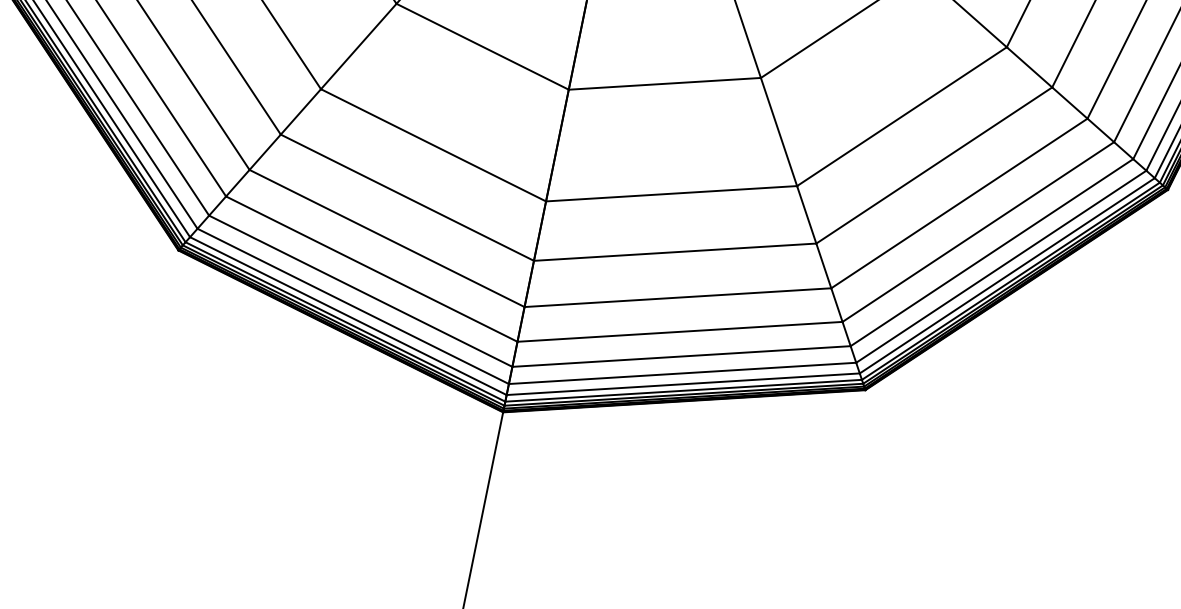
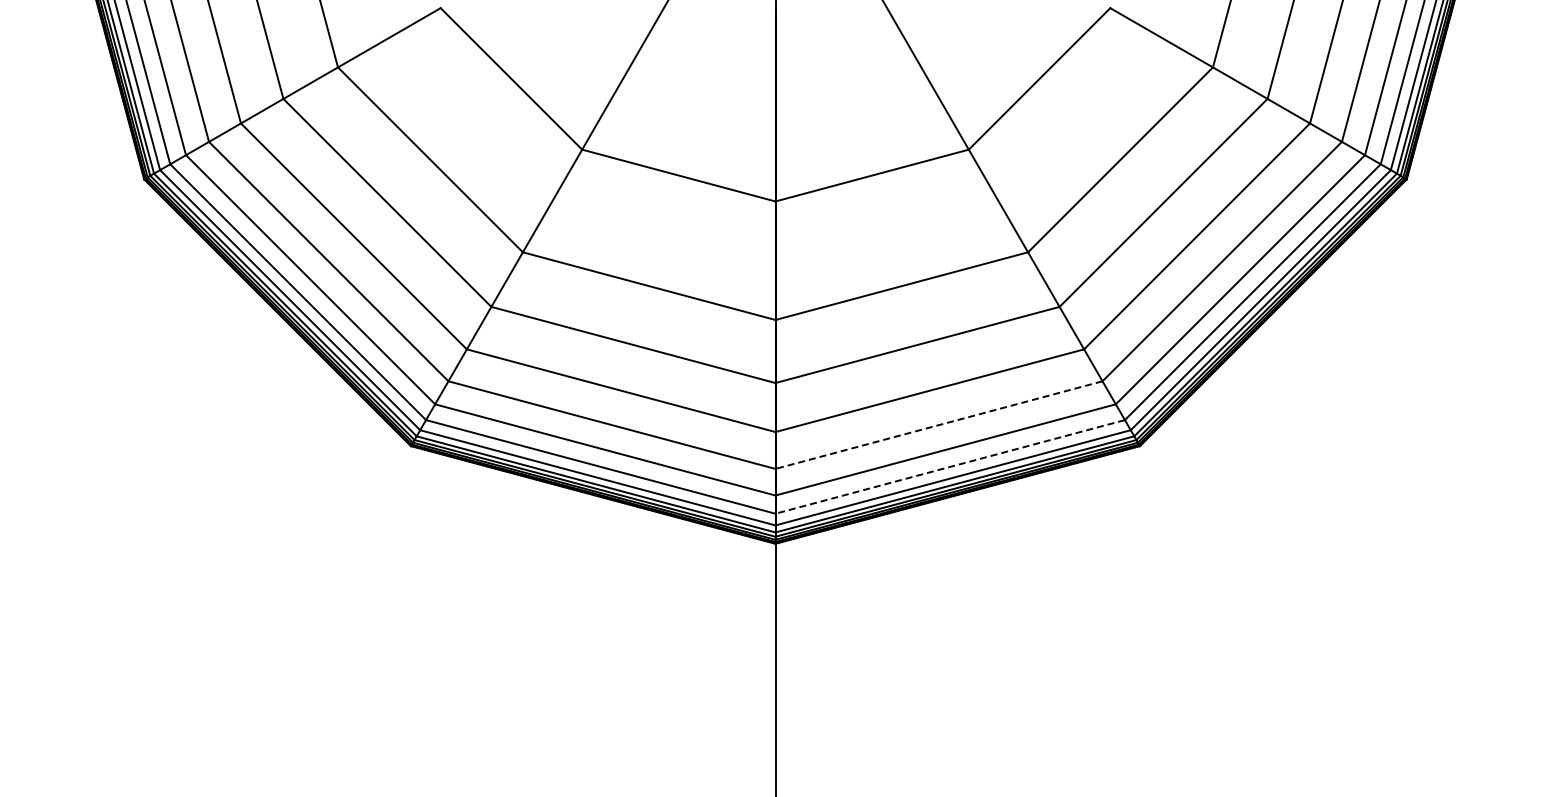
line: (679, 332) -> (938, 425), solid -> dashed
line: (682, 373) -> (950, 466), solid -> dashed

